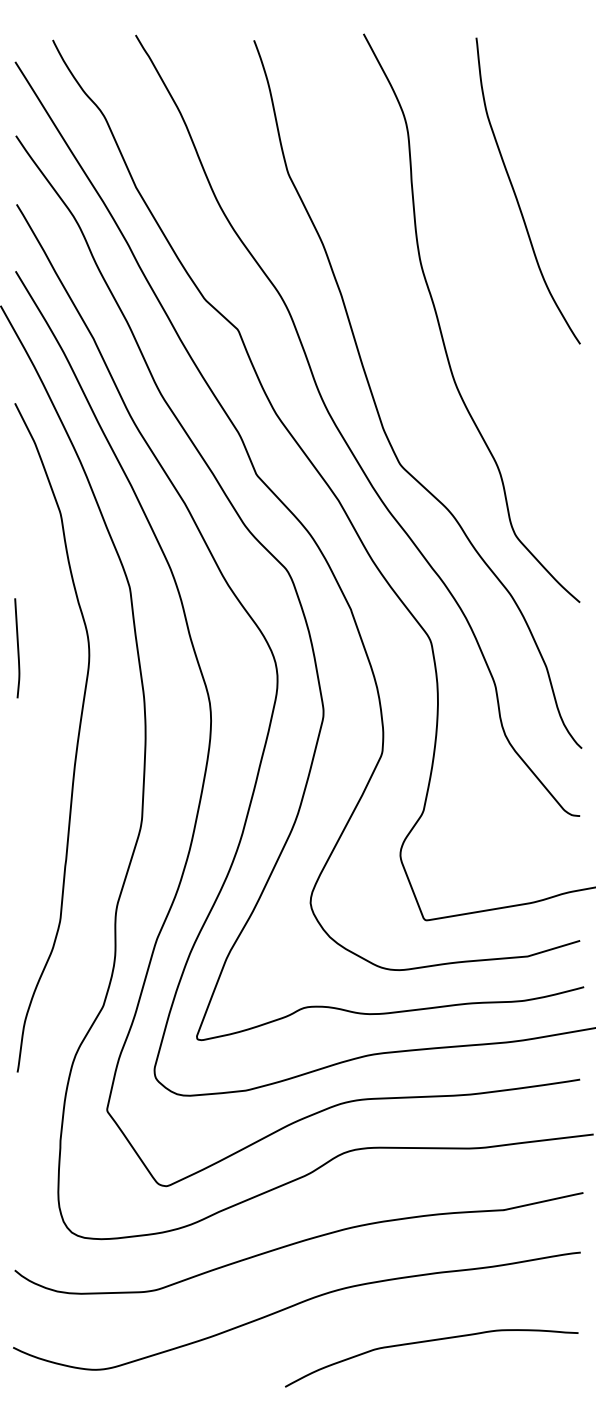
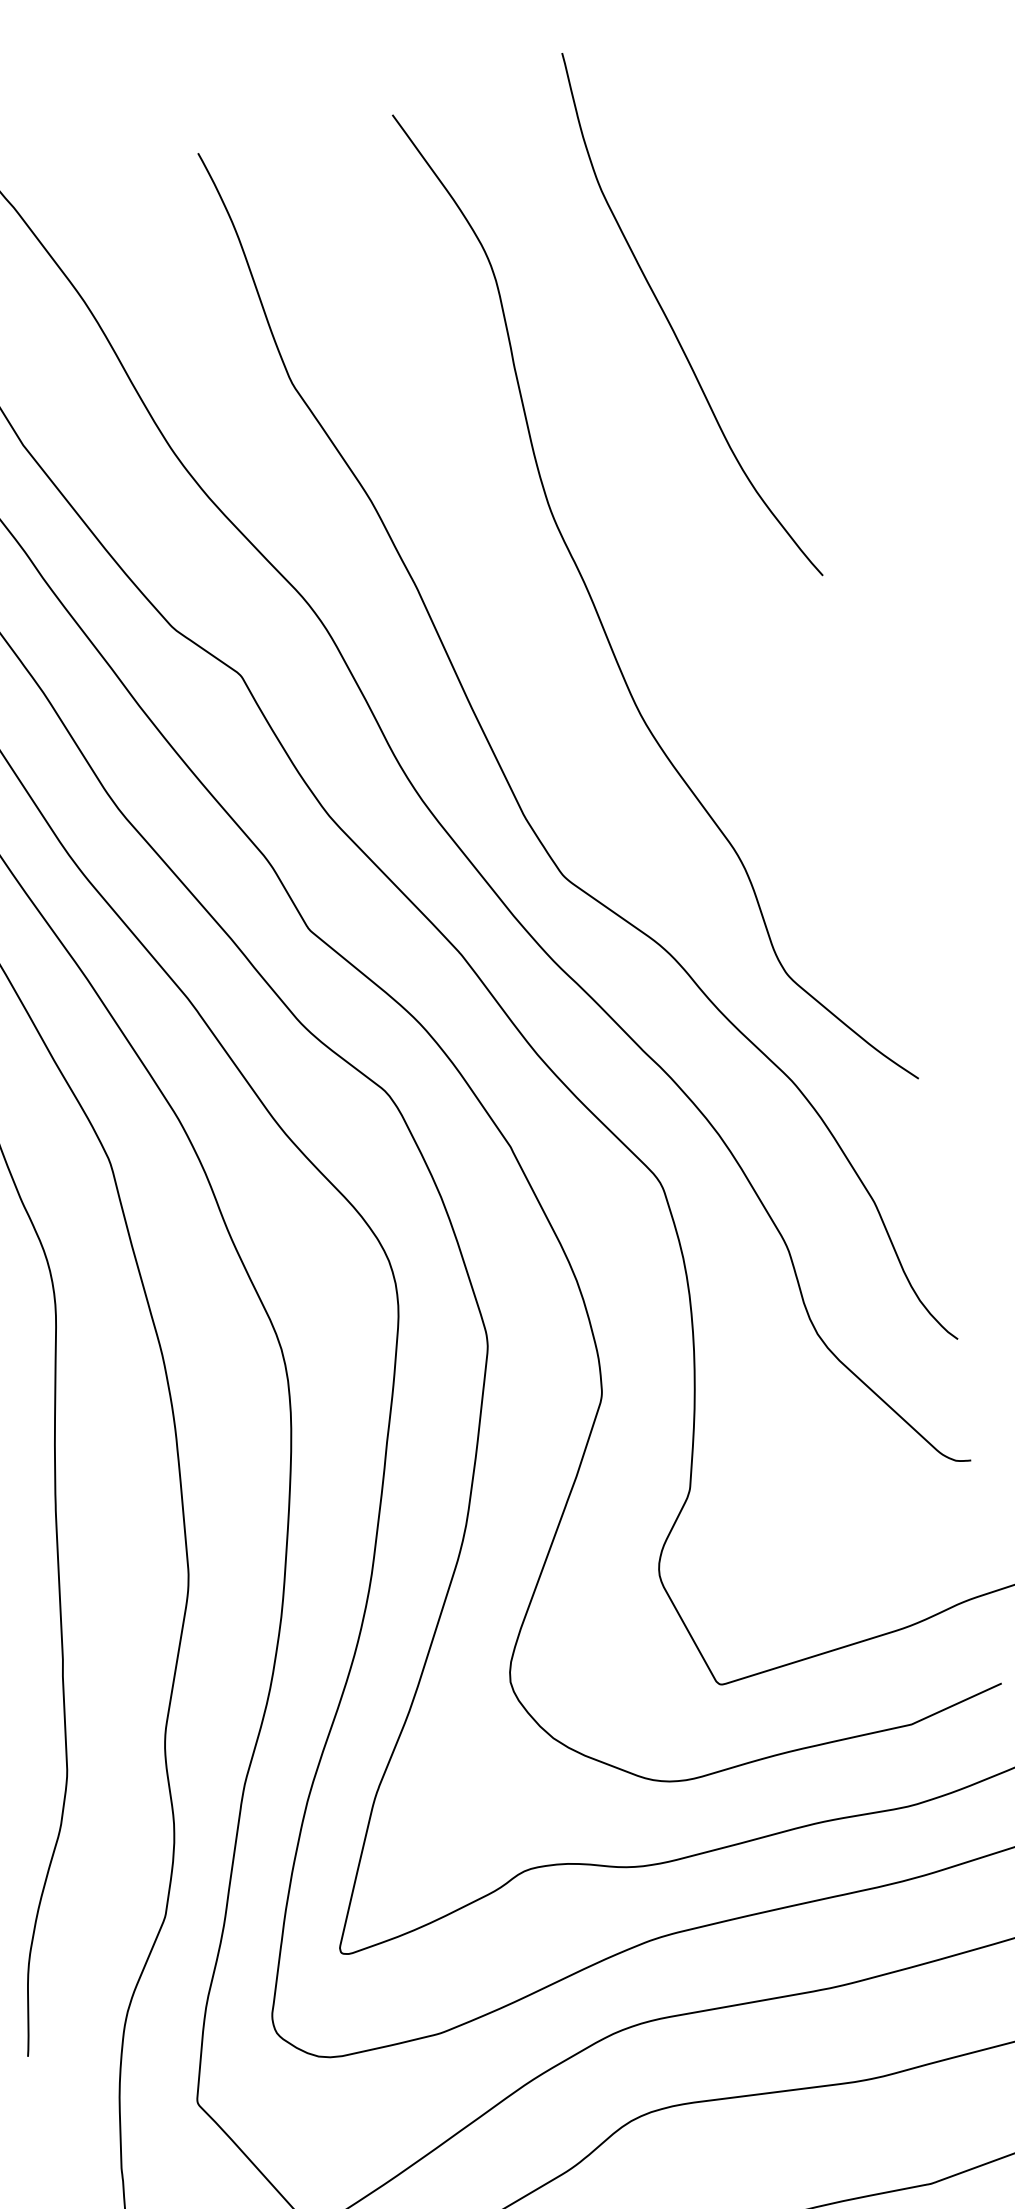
curve: (516, 194) -> (672, 323), moved

